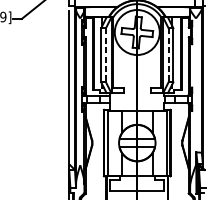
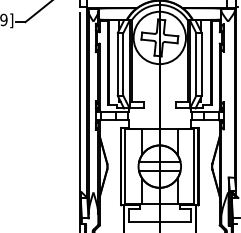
line: (106, 55) -> (123, 64), dashed -> solid
line: (168, 55) -> (196, 64), dashed -> solid

